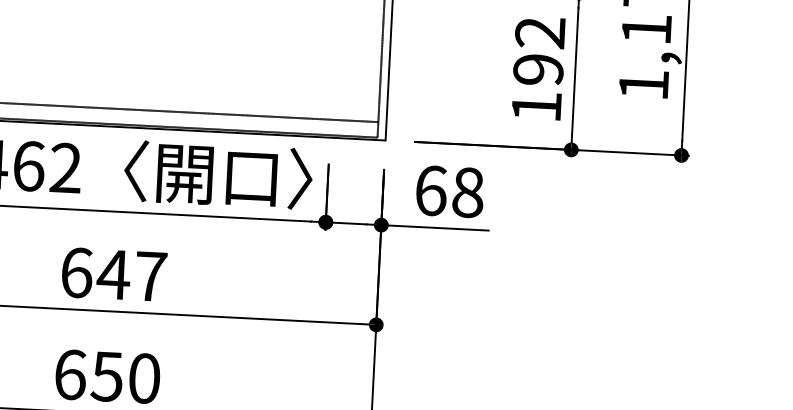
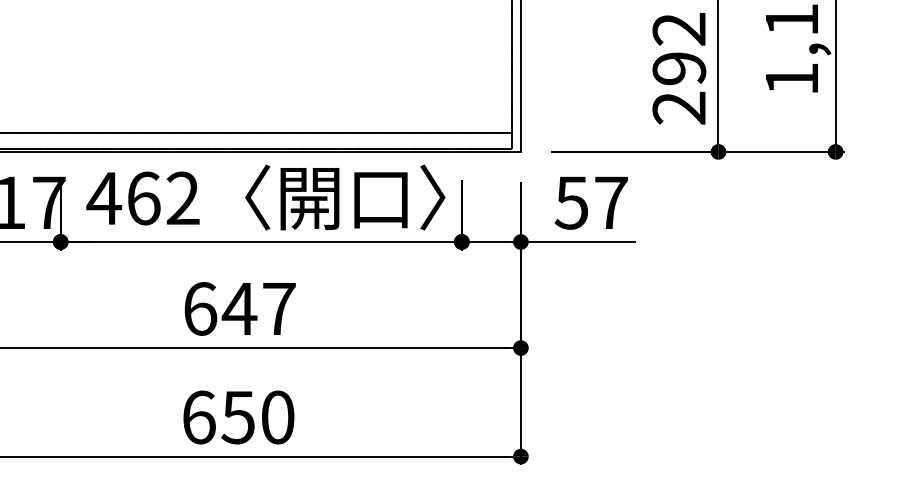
text: (535, 106) -> (678, 107), 192 -> 292
text: (448, 191) -> (590, 202), 68 -> 57

